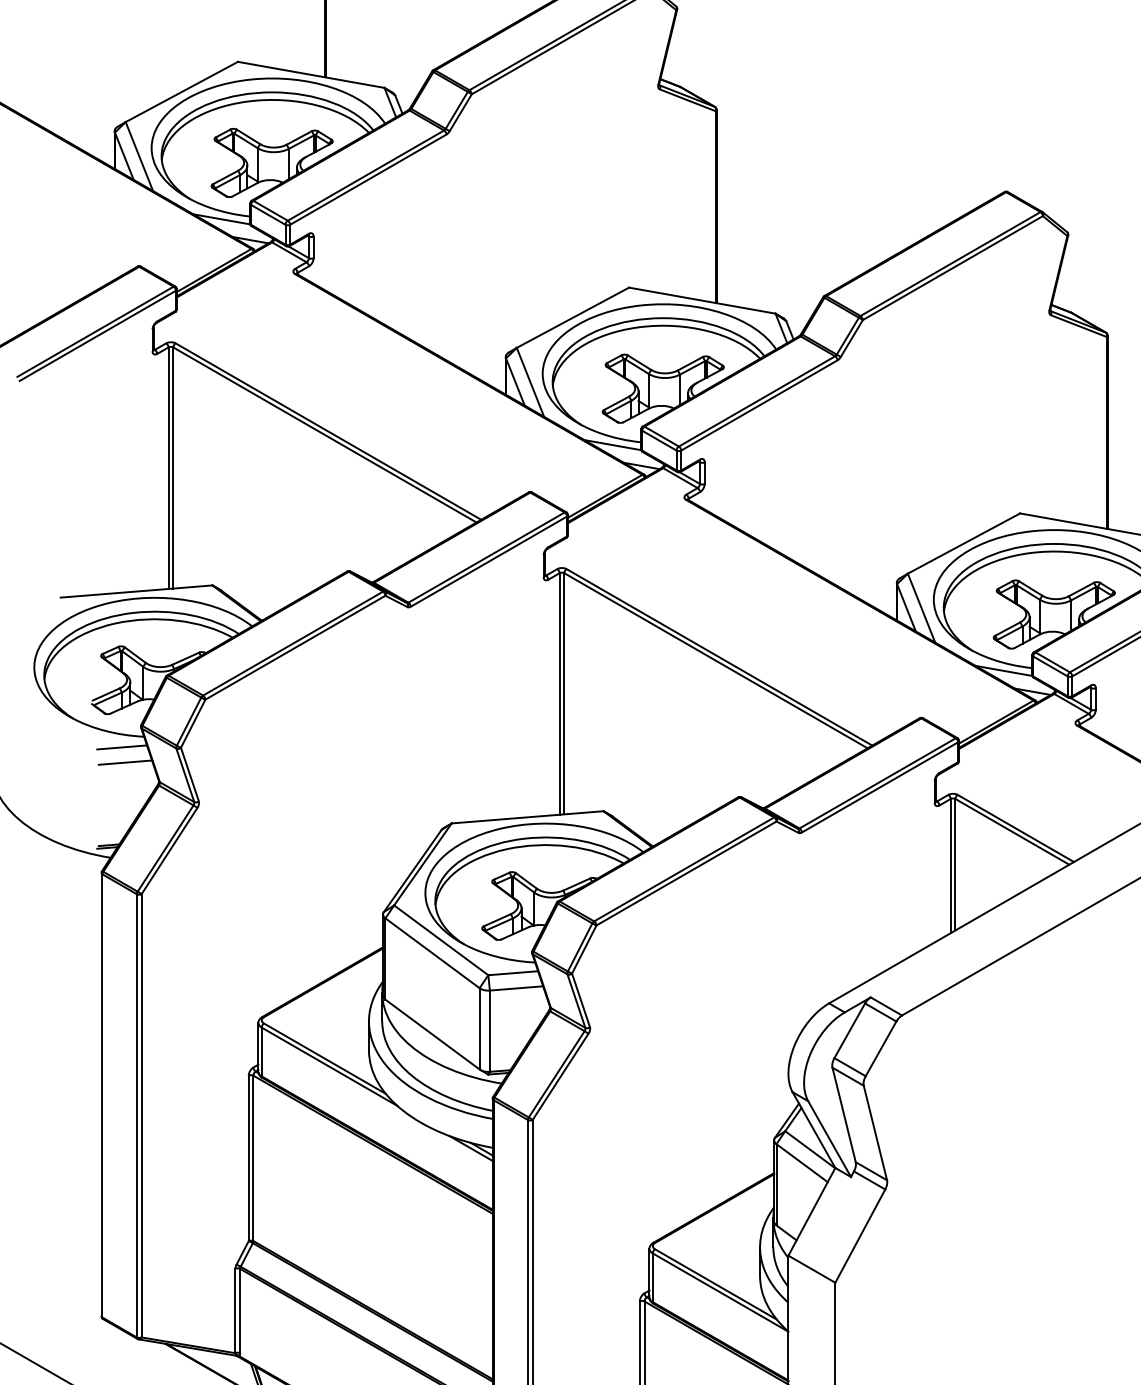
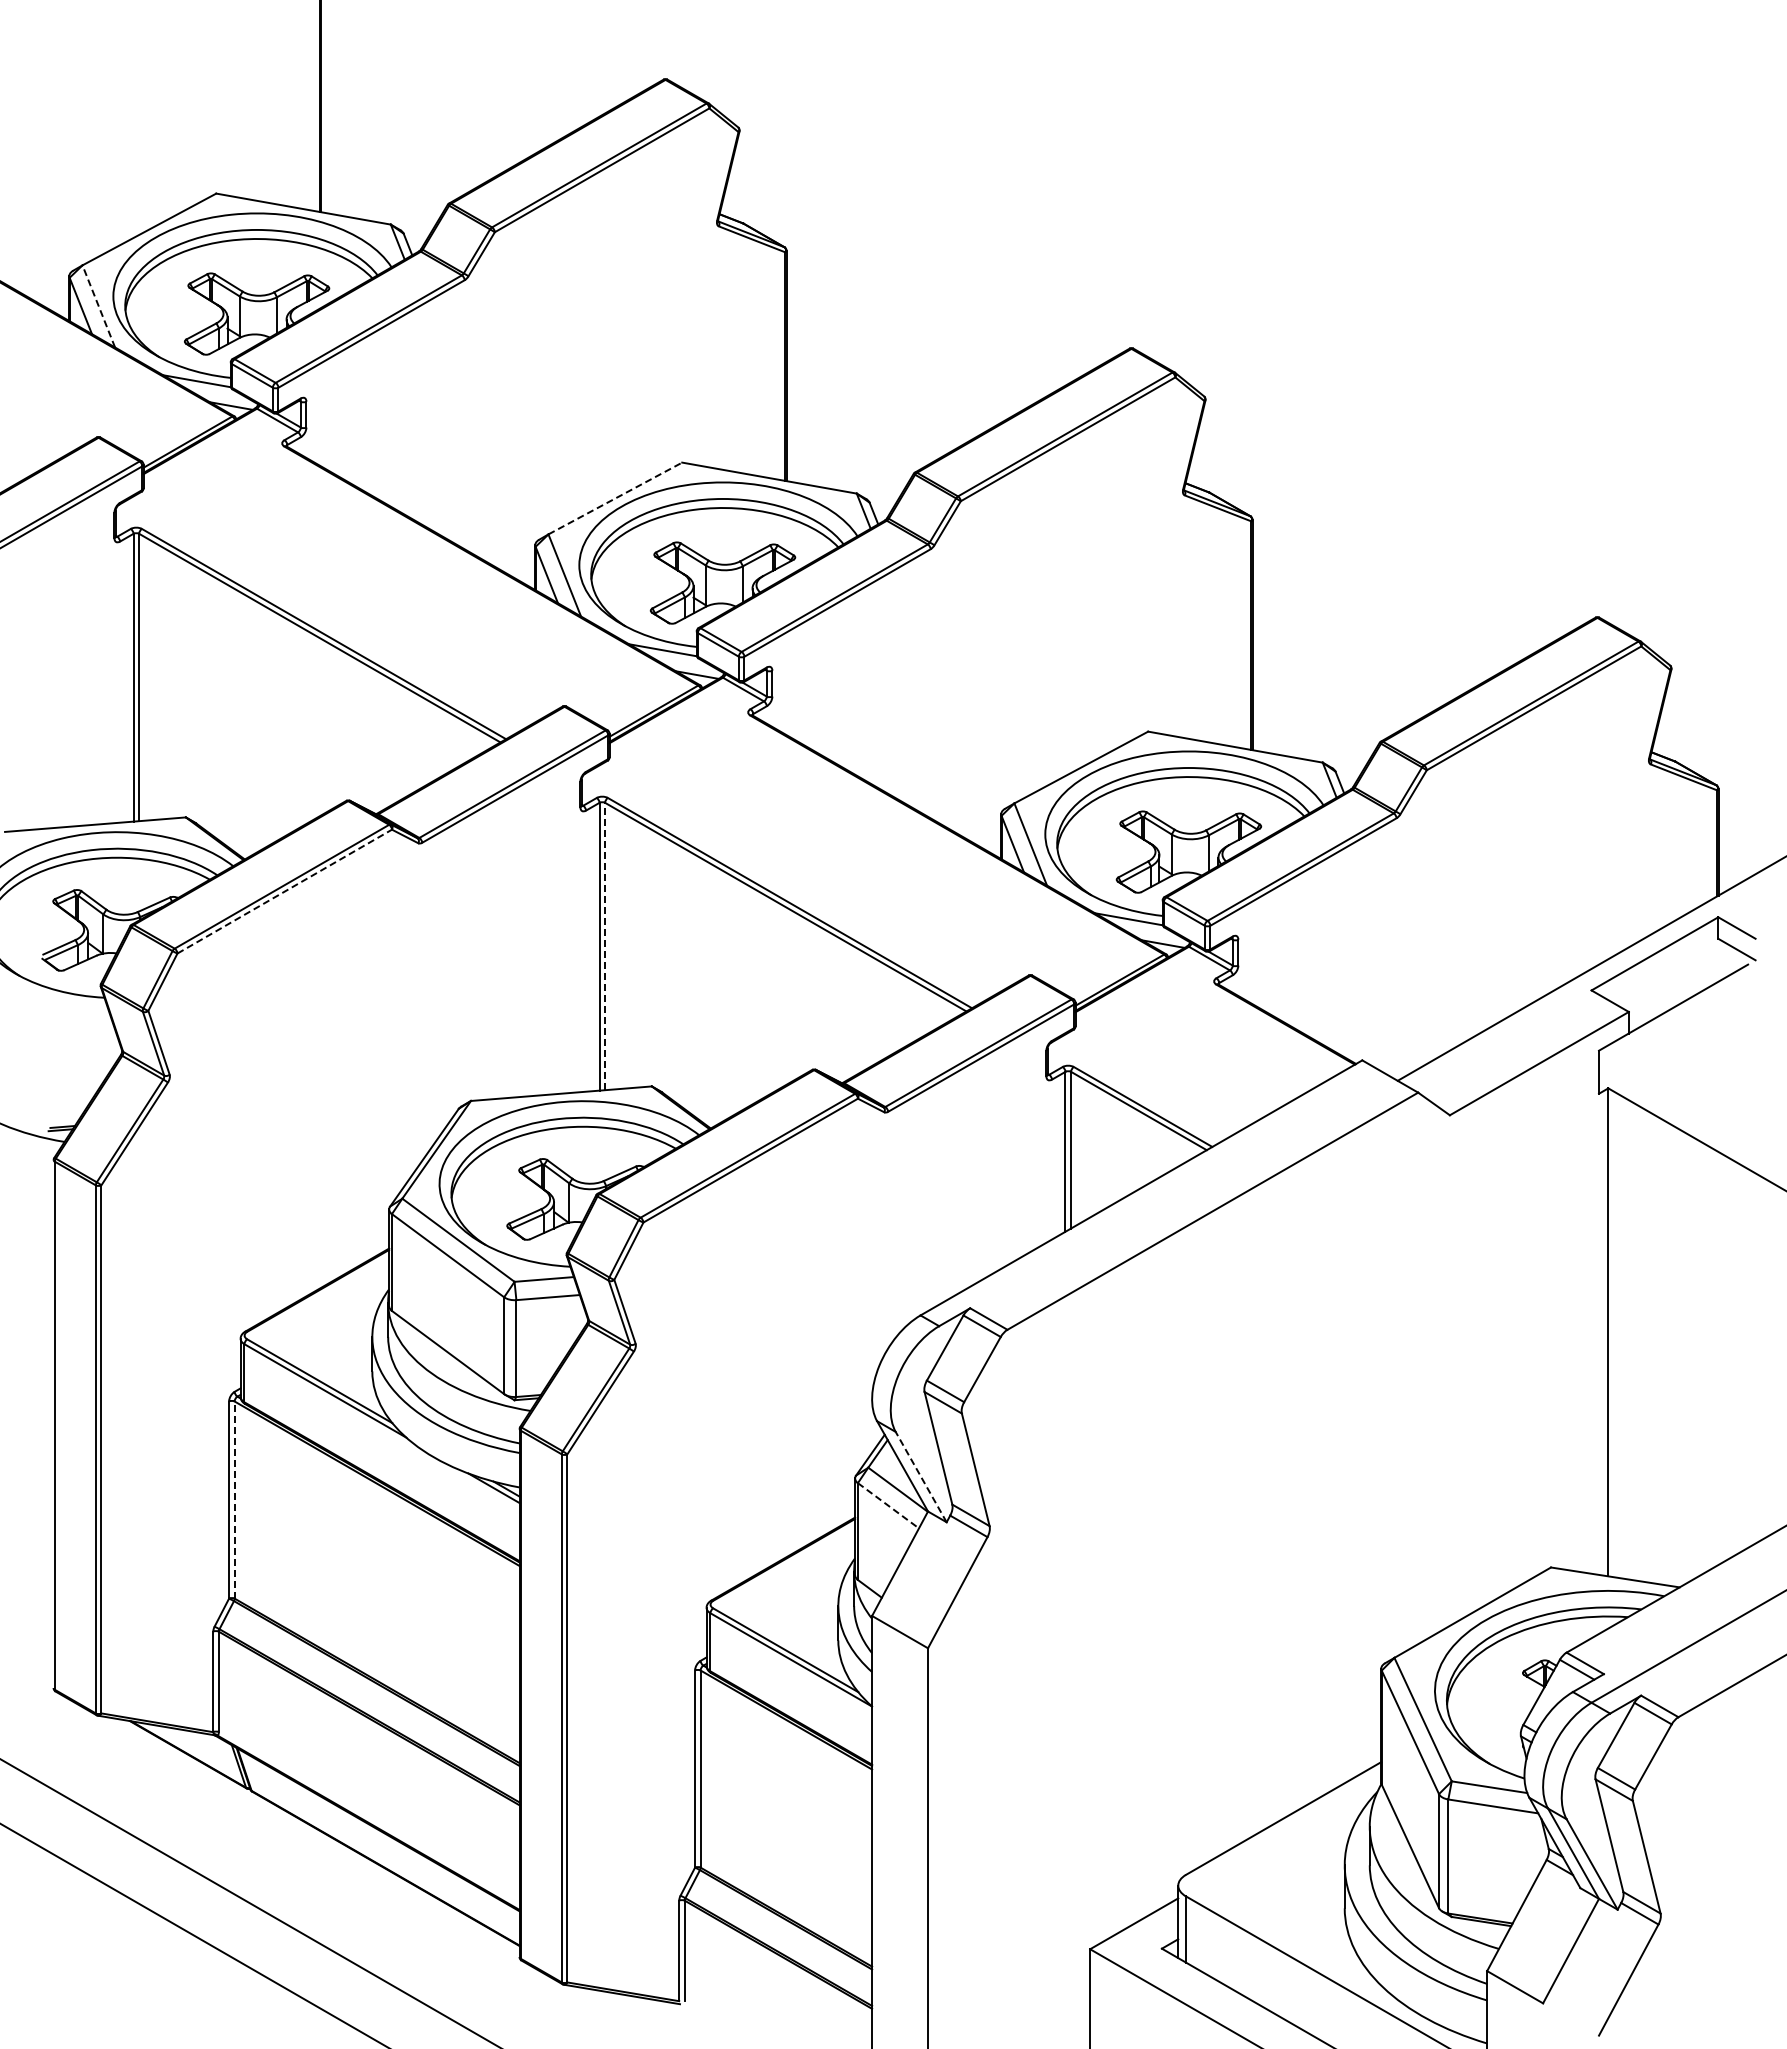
line: (139, 155) -> (98, 305), solid -> dashed
line: (573, 317) -> (615, 498), solid -> dashed
line: (295, 647) -> (284, 891), solid -> dashed
line: (564, 693) -> (605, 946), solid -> dashed
line: (121, 747) -> (77, 1010), removed
line: (124, 762) -> (81, 1028), removed
line: (829, 1139) -> (921, 1477), solid -> dashed
line: (253, 1158) -> (234, 1500), solid -> dashed
line: (802, 1163) -> (888, 1506), solid -> dashed

